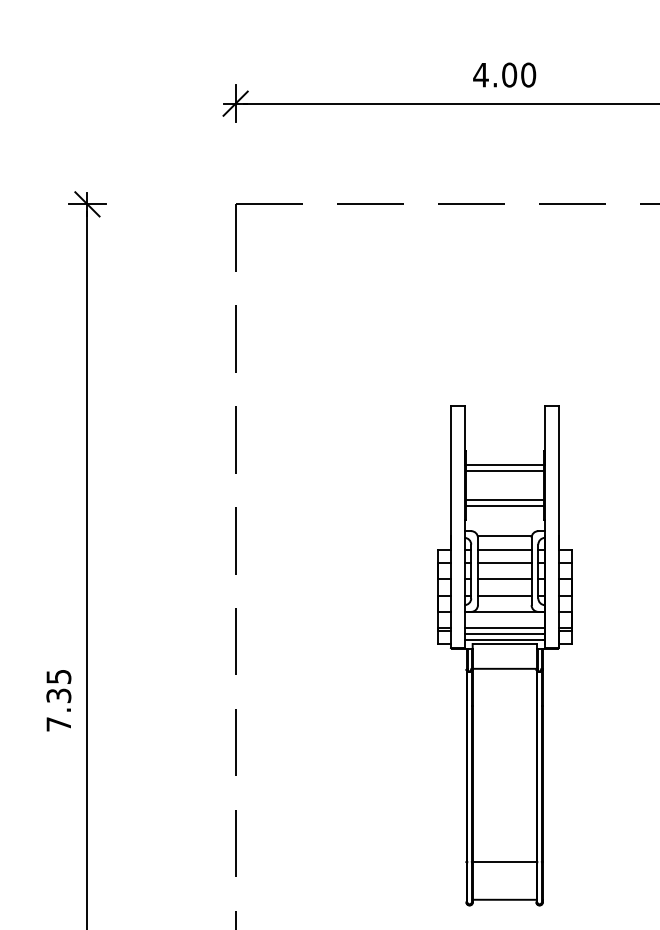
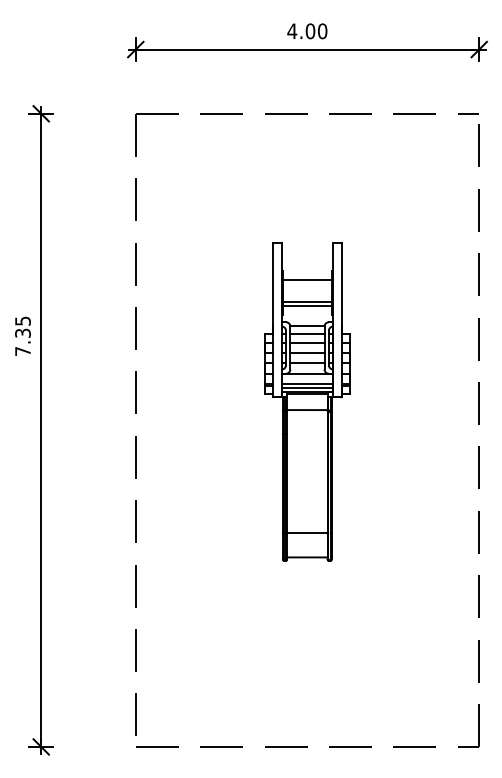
line: (504, 471) -> (307, 284), removed
text: (58, 699) -> (22, 335), moved

